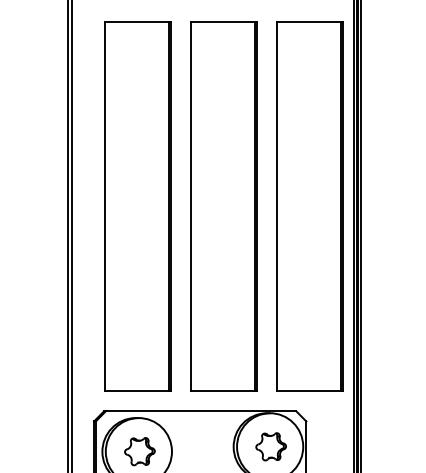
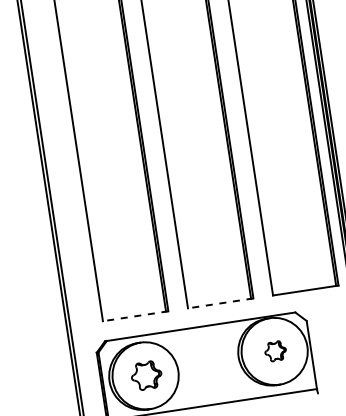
line: (137, 391) -> (135, 316), solid -> dashed
line: (223, 391) -> (220, 303), solid -> dashed
part: (270, 446) -> (274, 351), size x0.7

